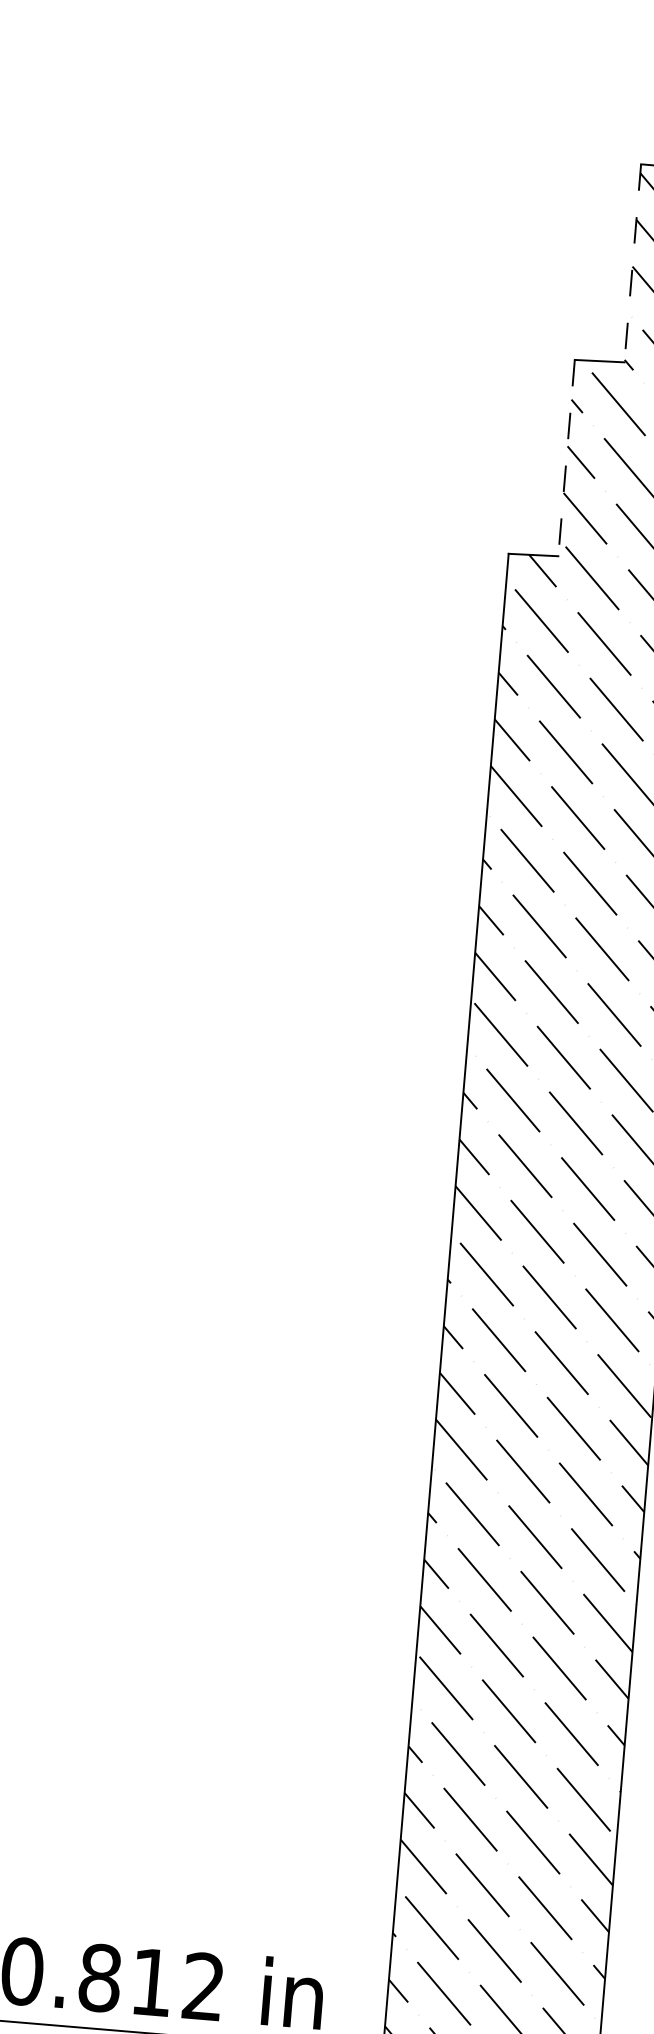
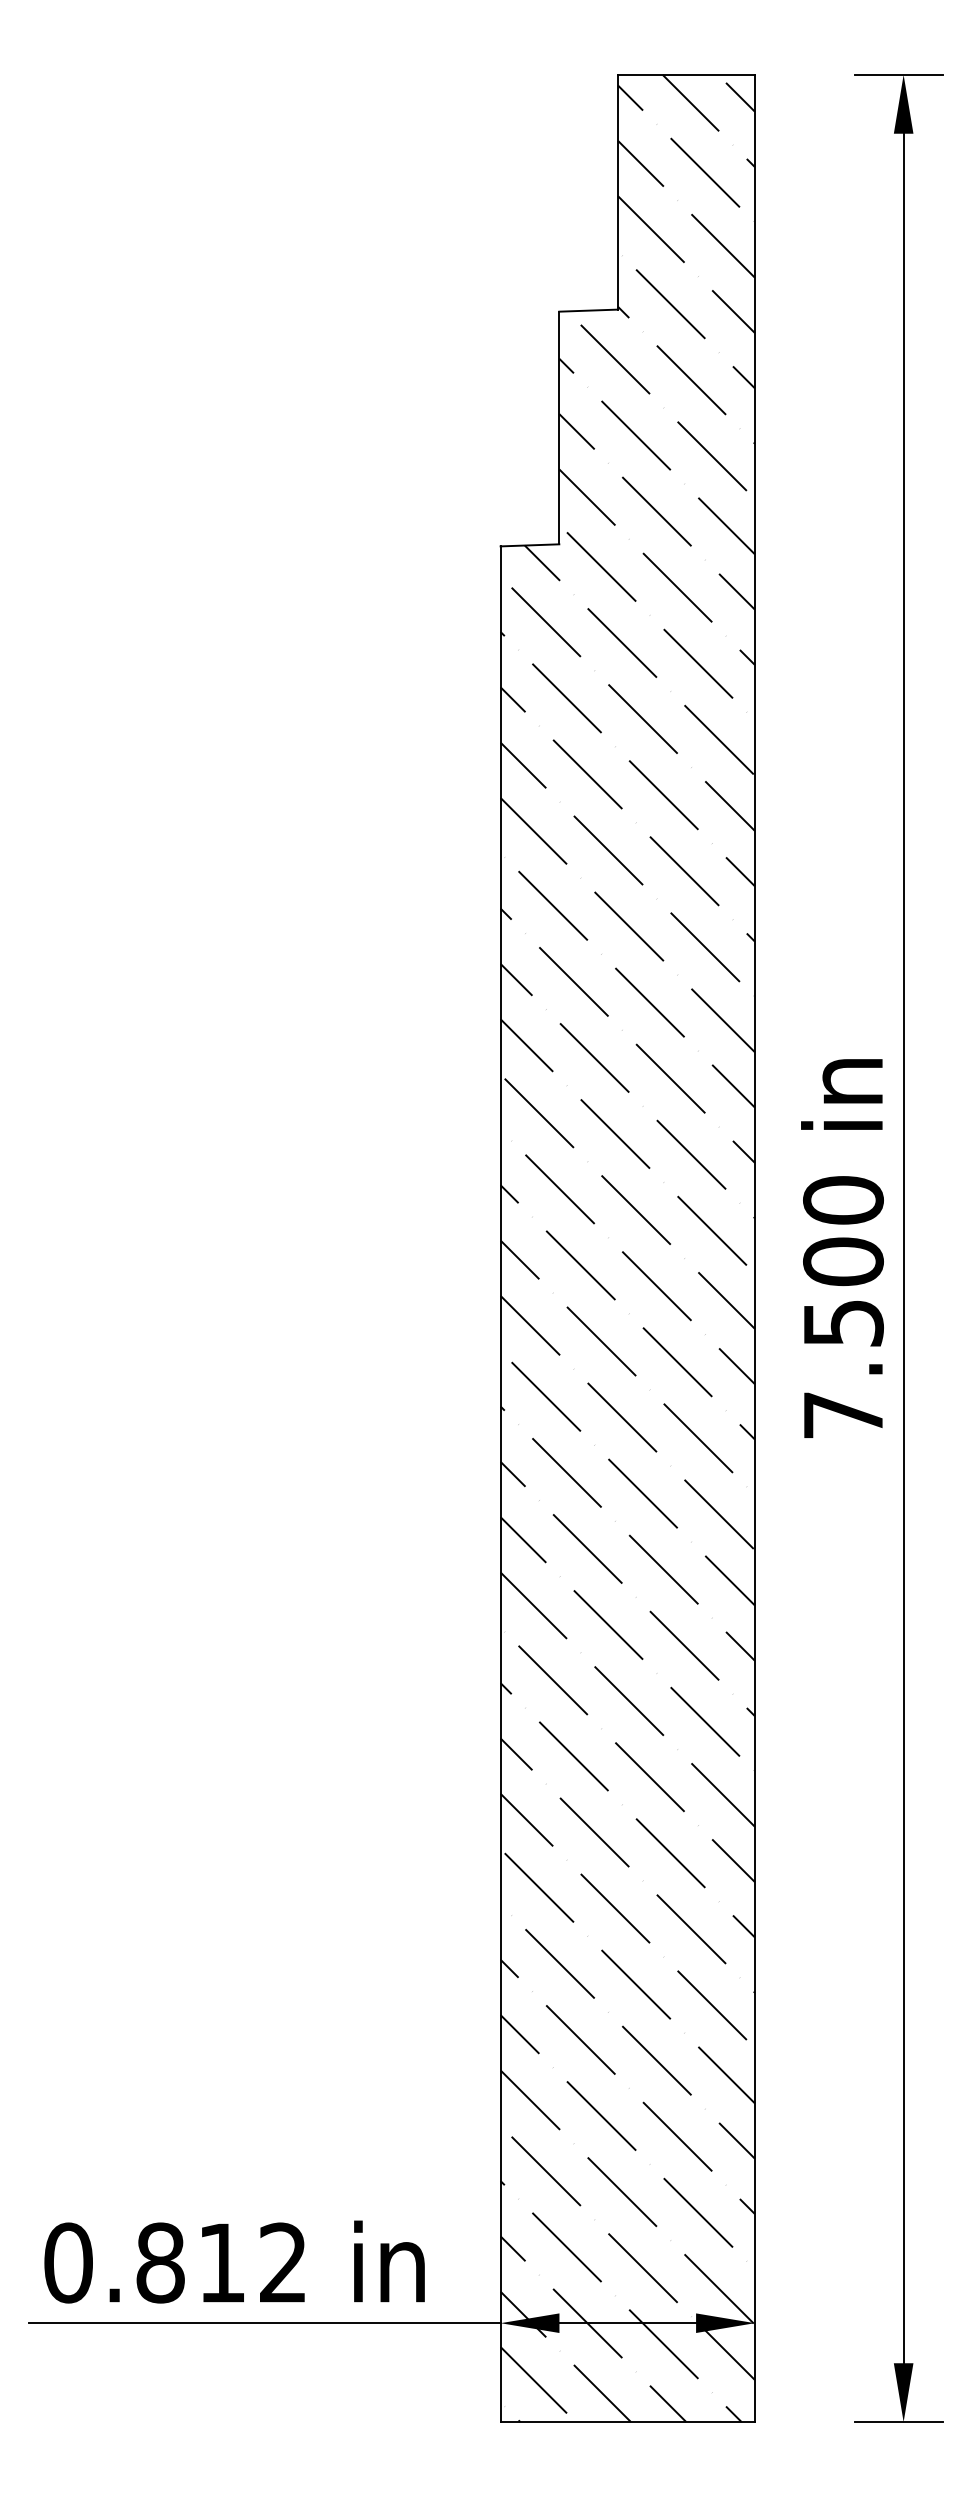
line: (632, 263) -> (617, 192), dashed -> solid
line: (566, 458) -> (559, 428), dashed -> solid

